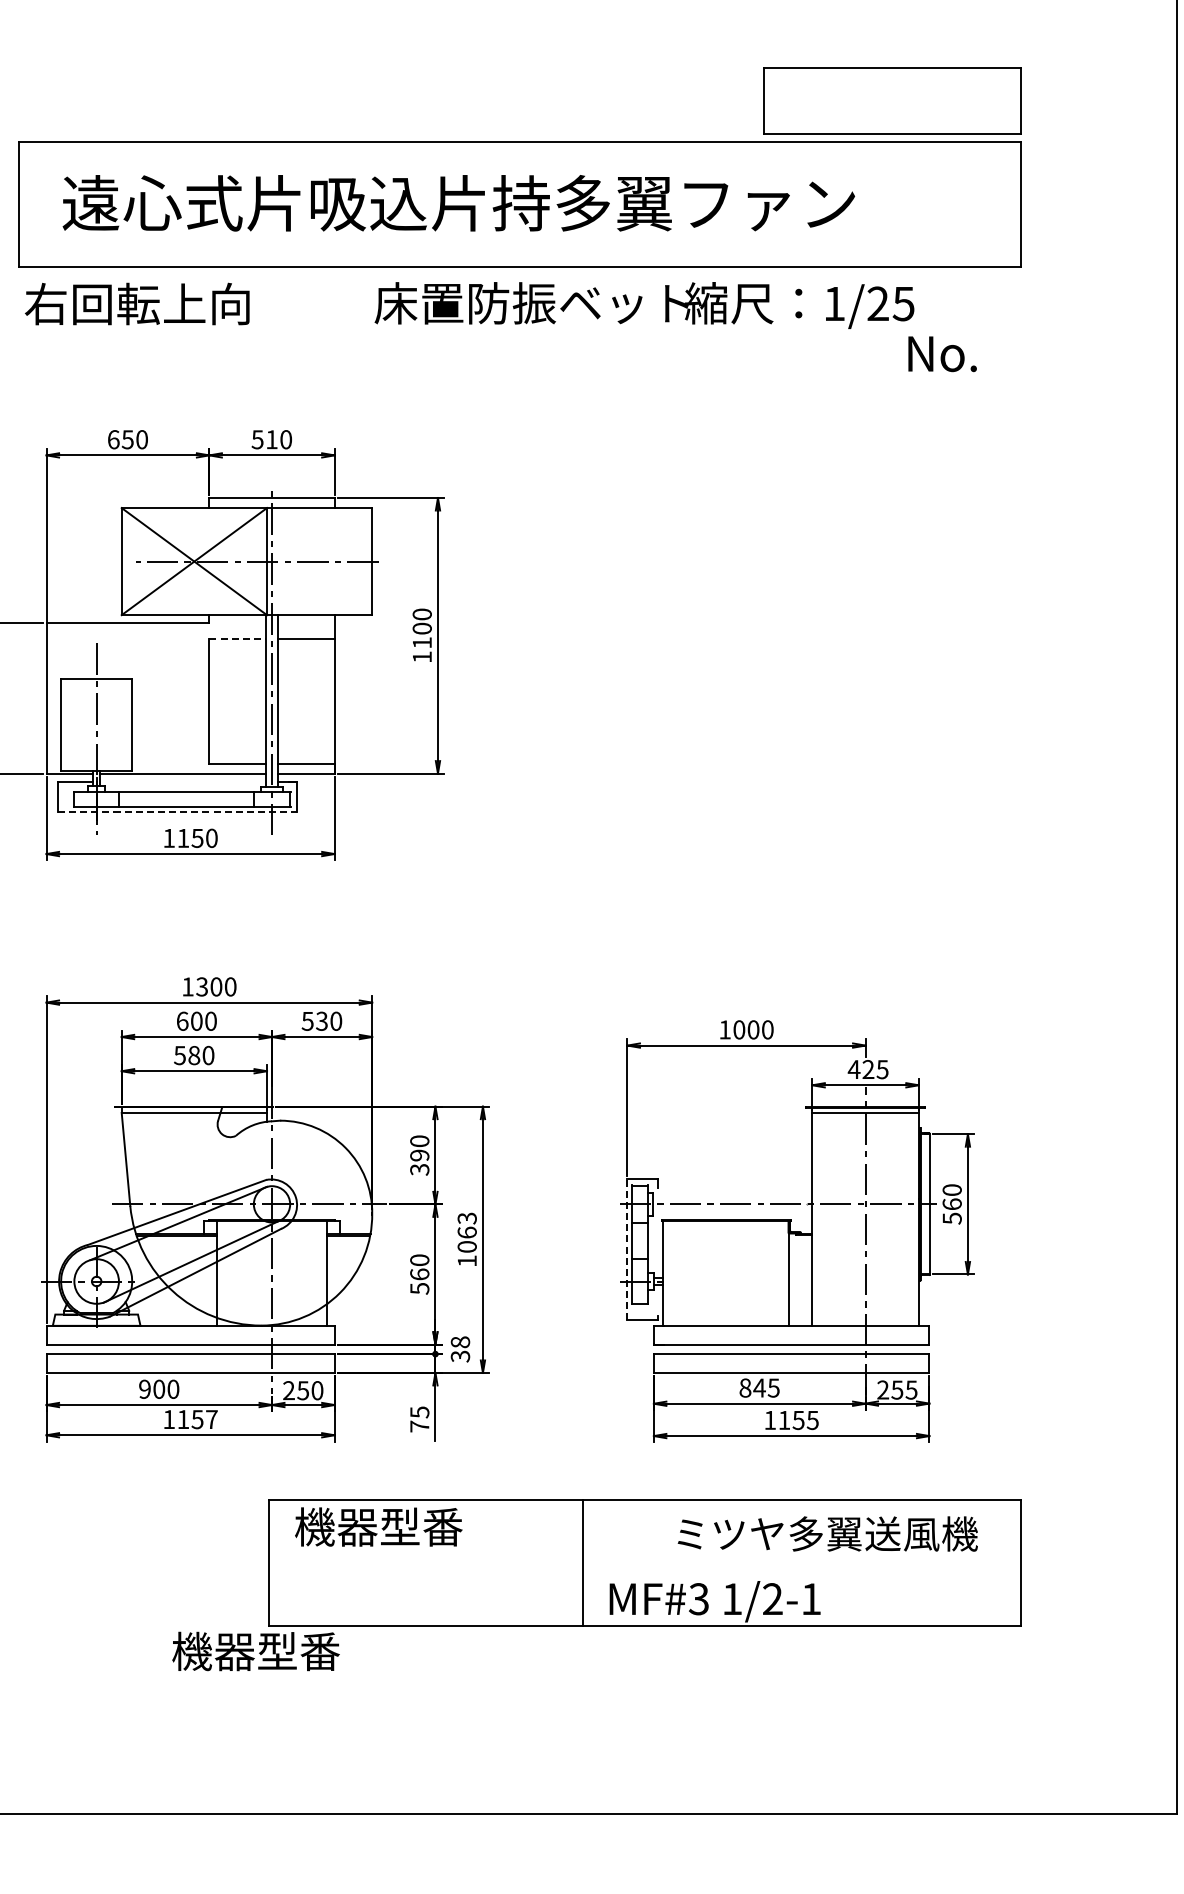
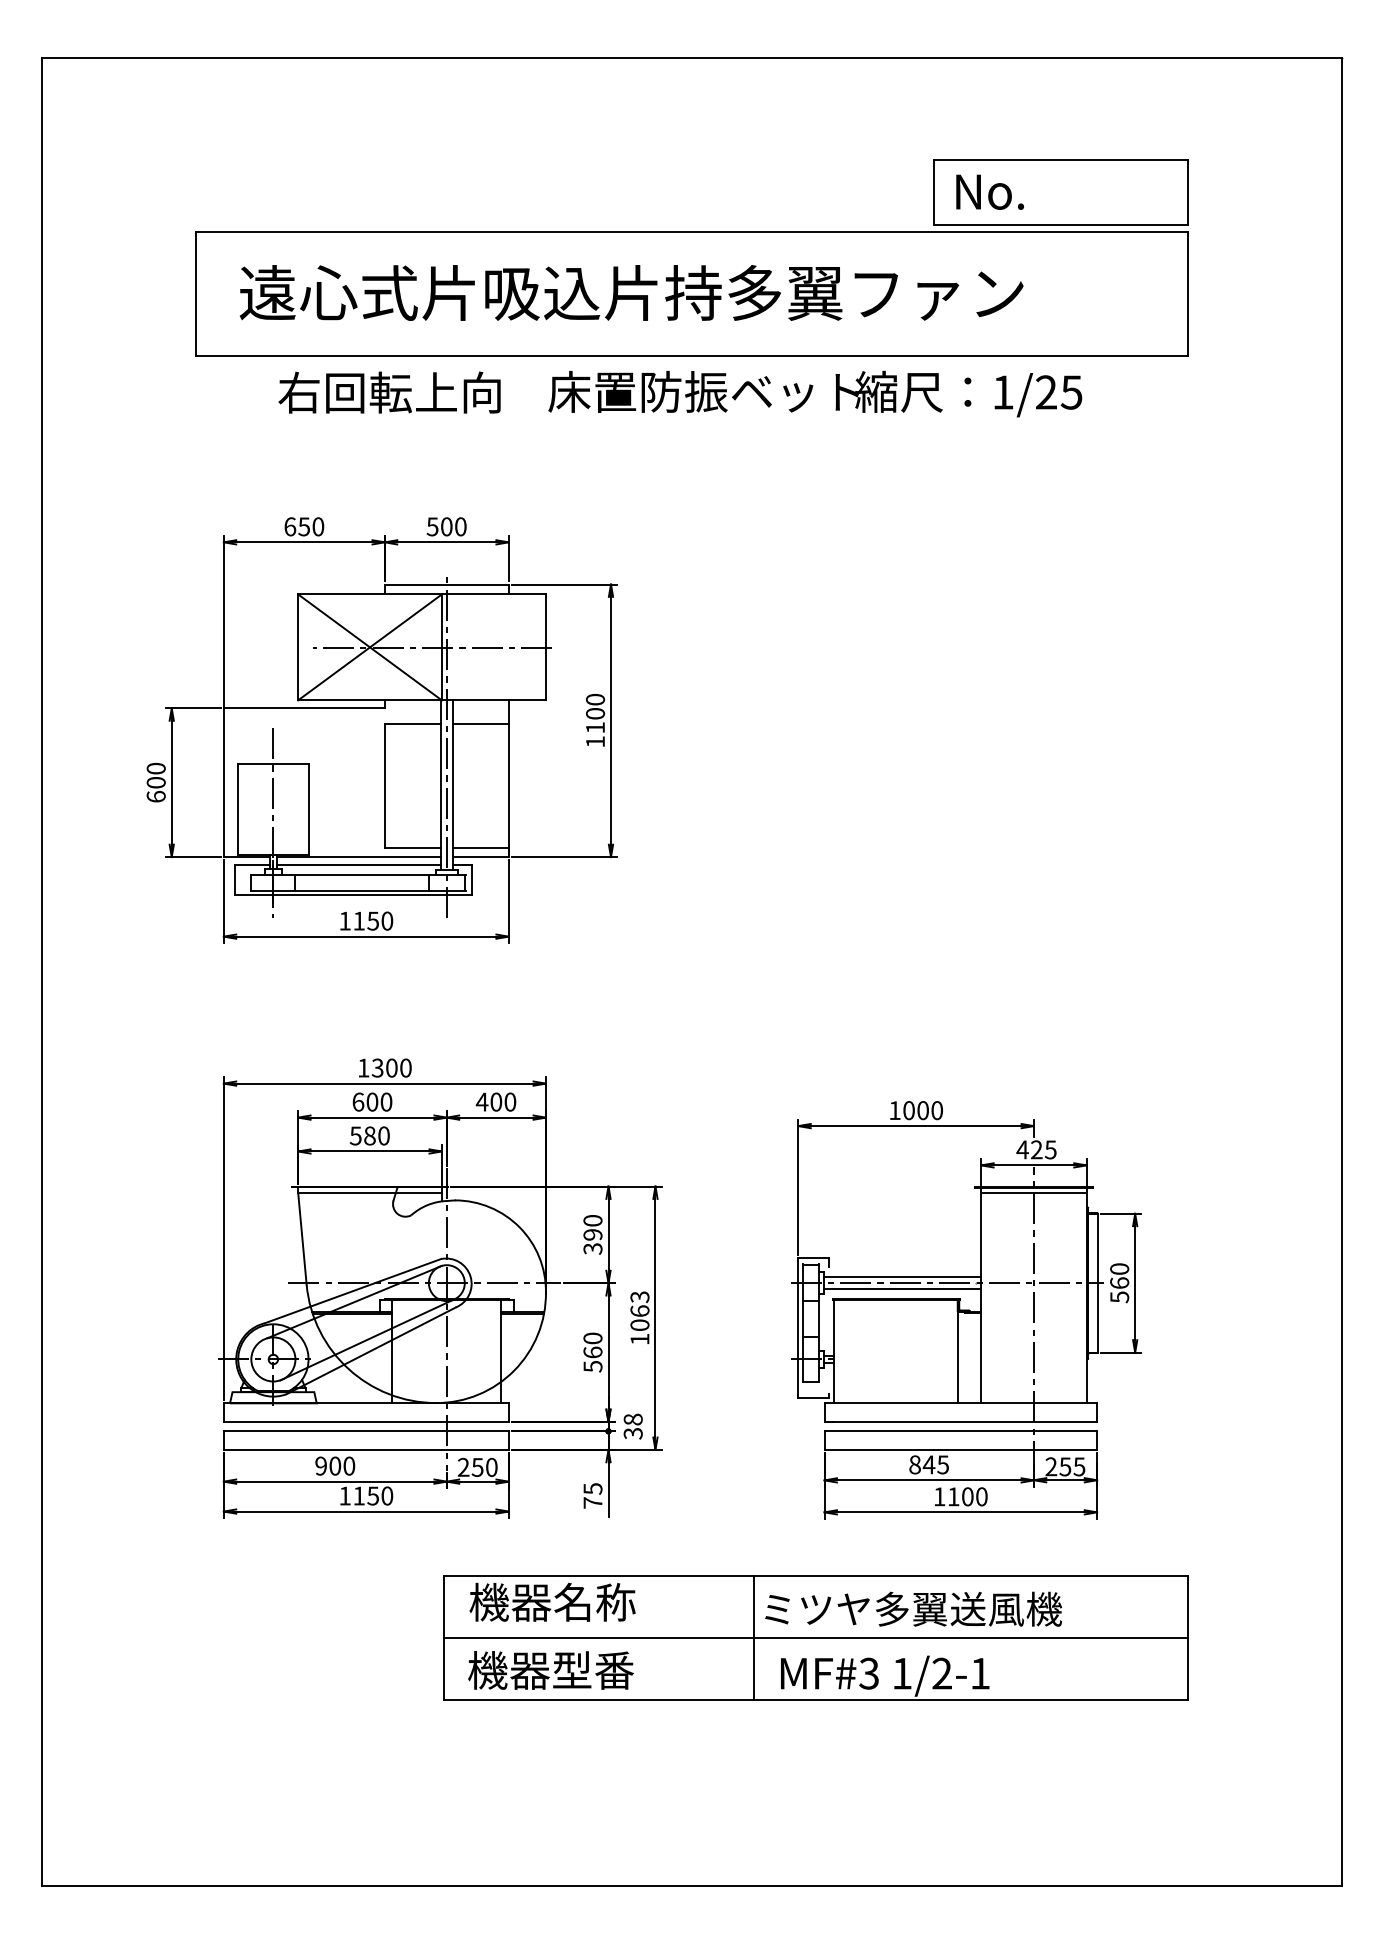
text: (137, 303) -> (389, 392), moved
text: (941, 353) -> (989, 191), moved
text: (271, 439) -> (446, 526), 510 -> 500
line: (237, 638) -> (412, 723), dashed -> solid
line: (182, 782) -> (358, 865), added
line: (177, 812) -> (353, 895), dashed -> solid
text: (314, 1020) -> (488, 1101), 530 -> 400
line: (732, 1197) -> (902, 1276), added
line: (731, 1210) -> (901, 1289), added
line: (627, 1250) -> (798, 1328), dashed -> solid
text: (212, 1419) -> (387, 1495), 1157 -> 1150
text: (805, 1420) -> (974, 1496), 1155 -> 1100
text: (421, 1526) -> (594, 1601), 機器型番 -> 機器名称
text: (827, 1533) -> (913, 1608), moved
line: (644, 1562) -> (815, 1637), added
text: (255, 1651) -> (550, 1670), moved

